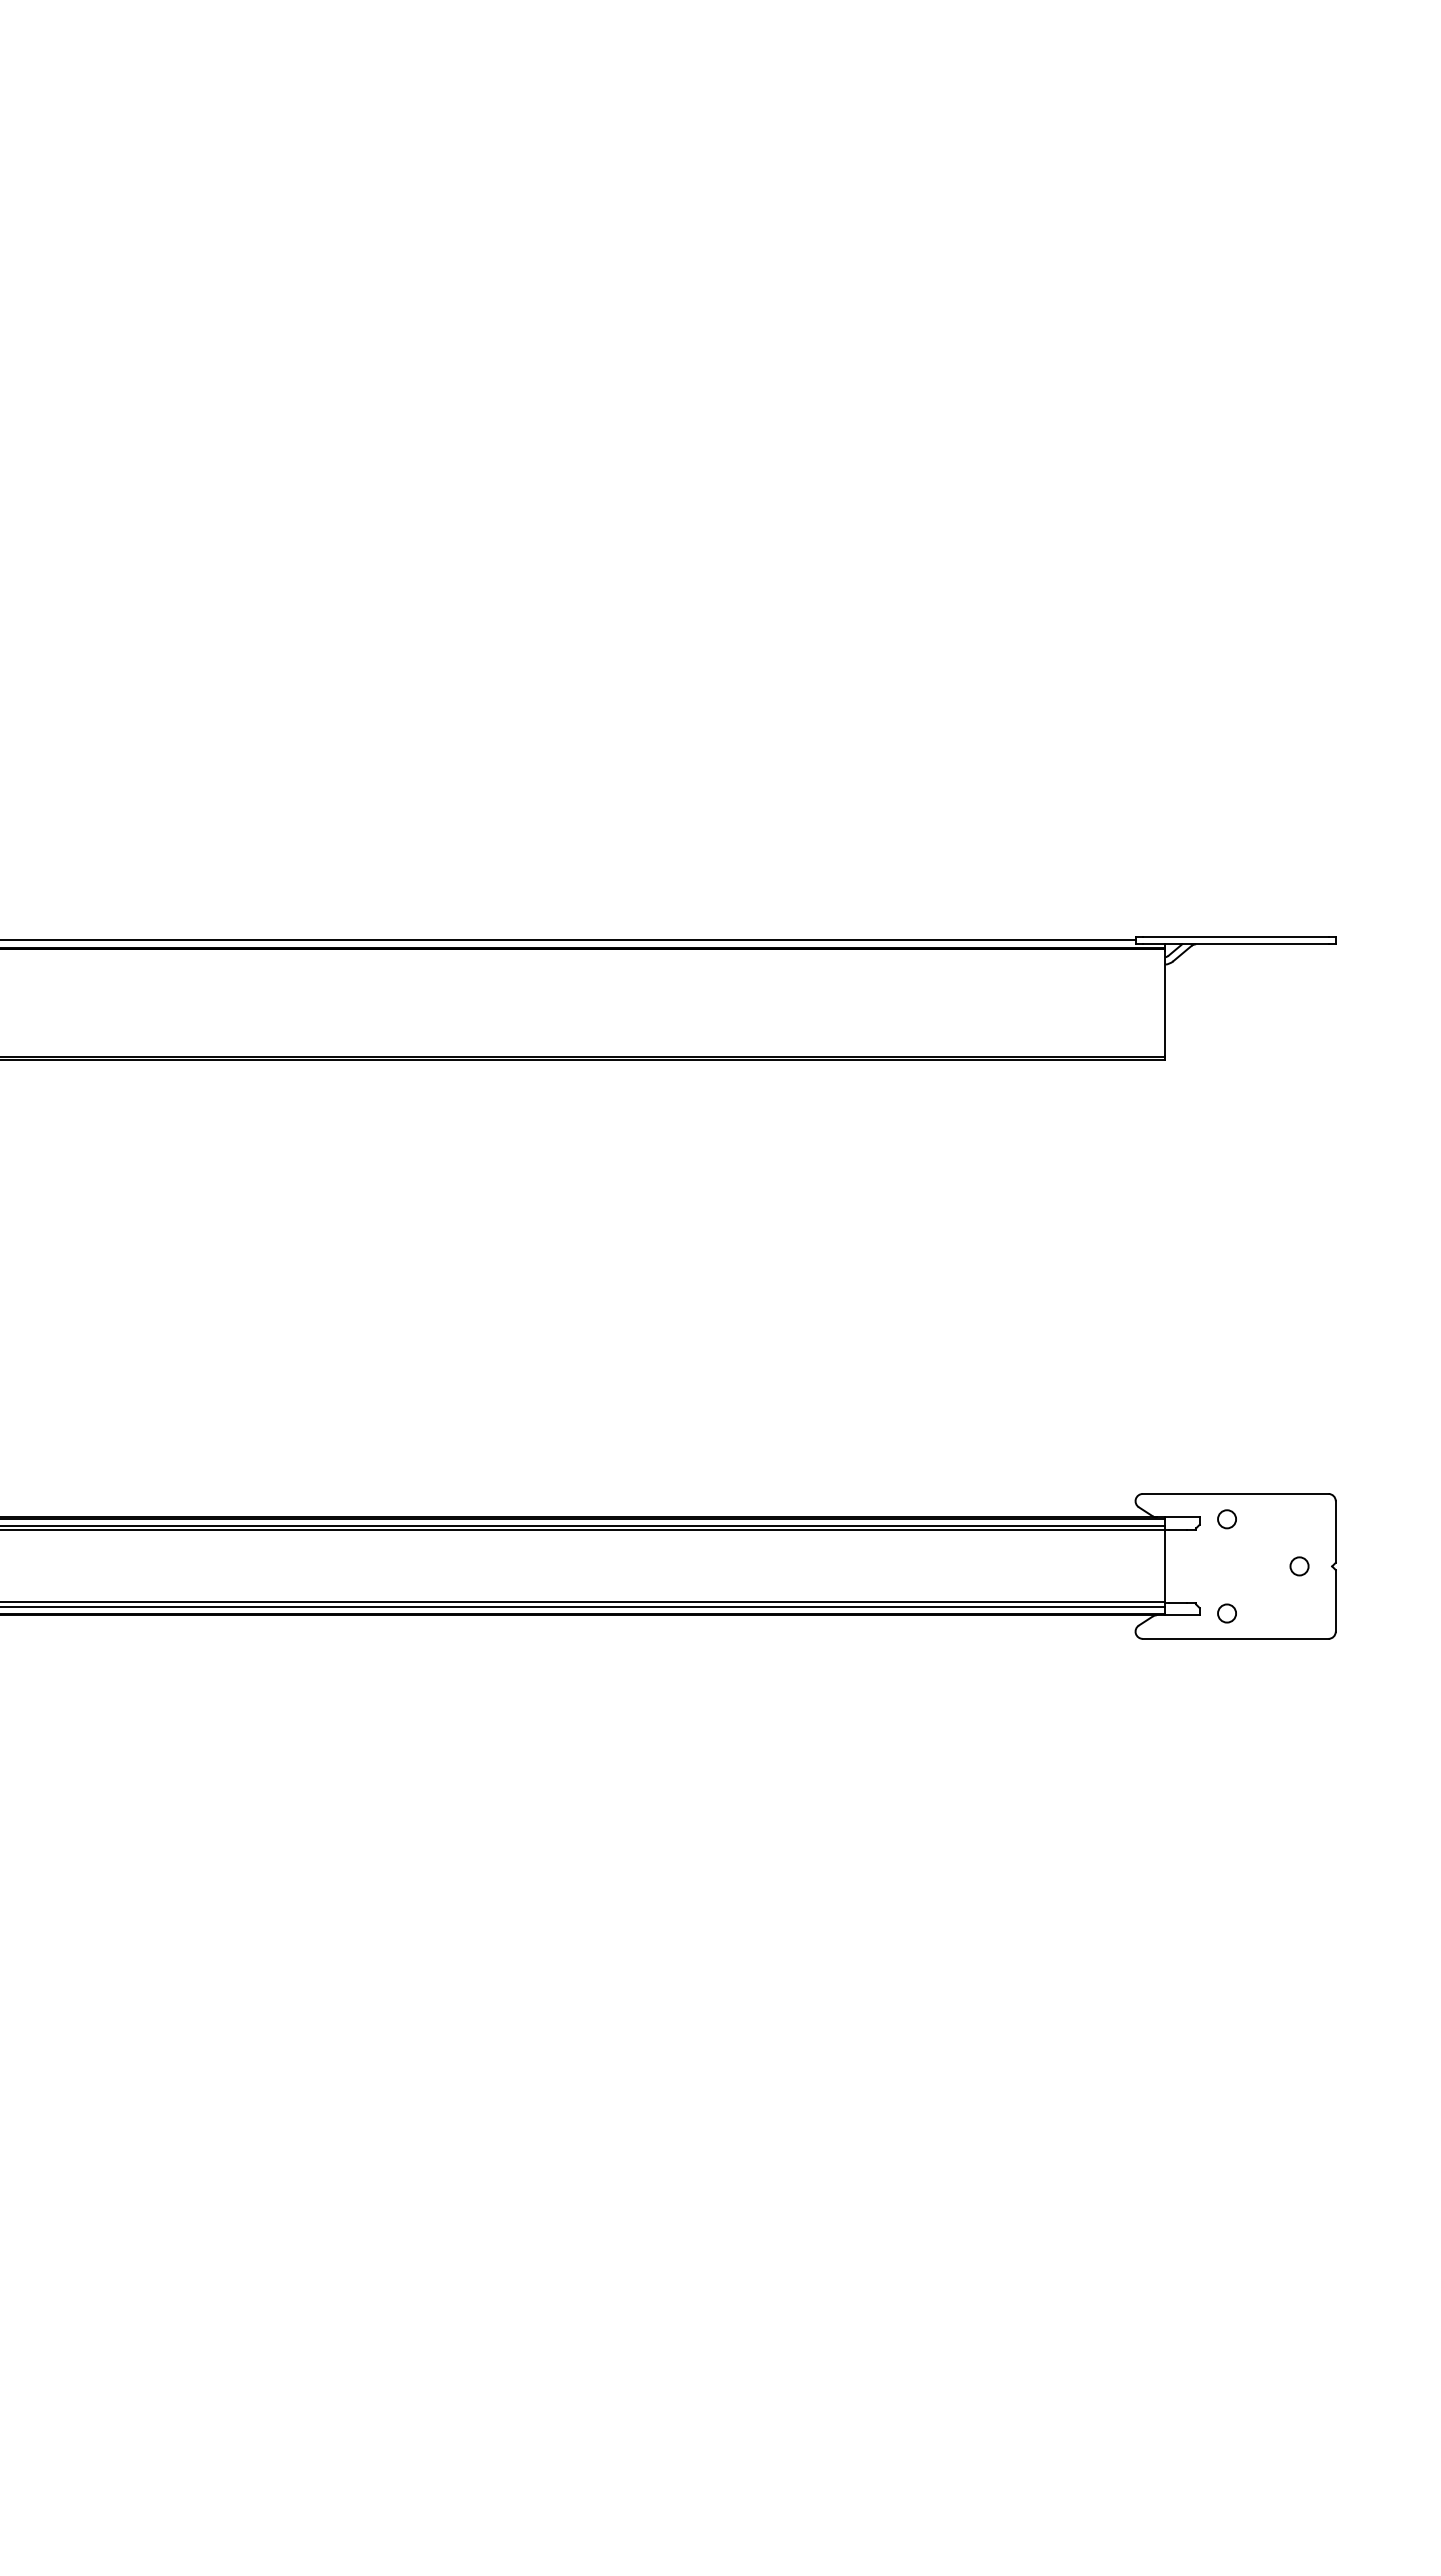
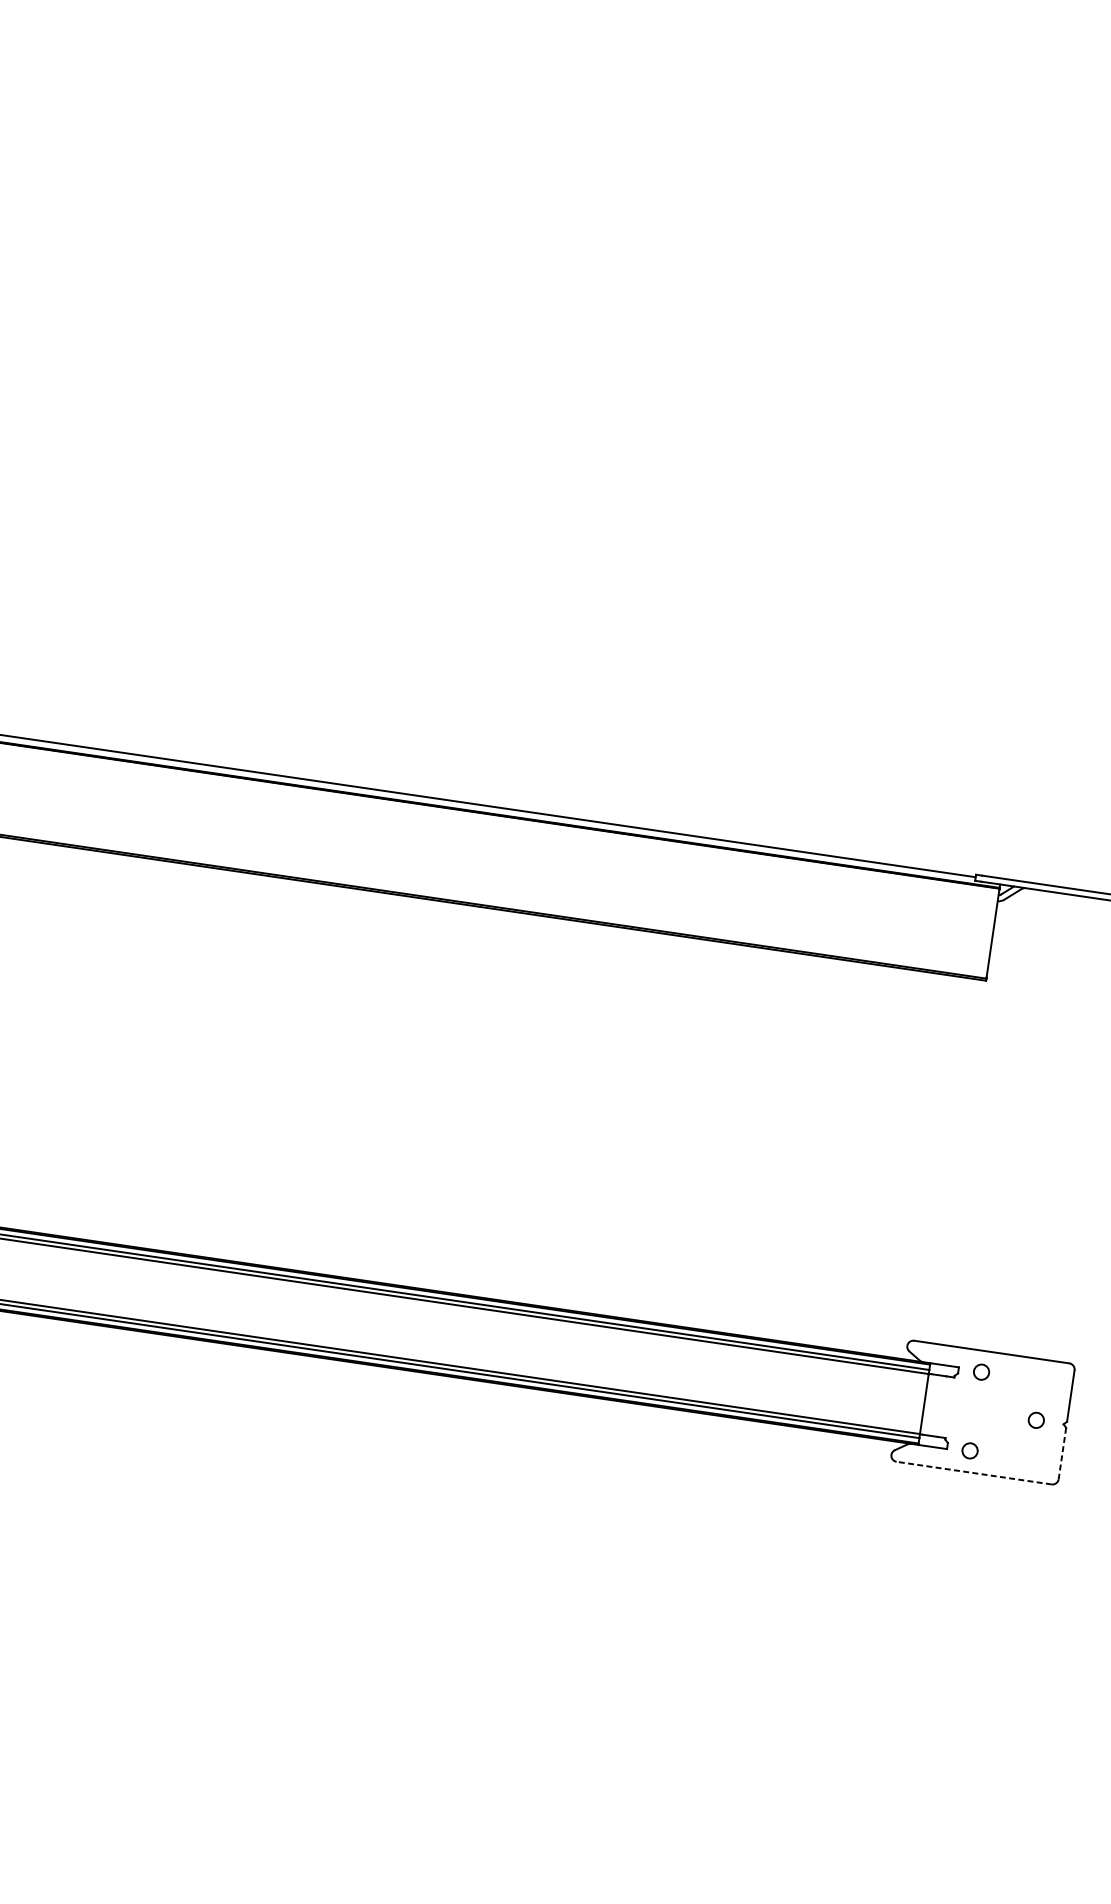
line: (1335, 1600) -> (1062, 1453), solid -> dashed
line: (1235, 1638) -> (974, 1472), solid -> dashed

